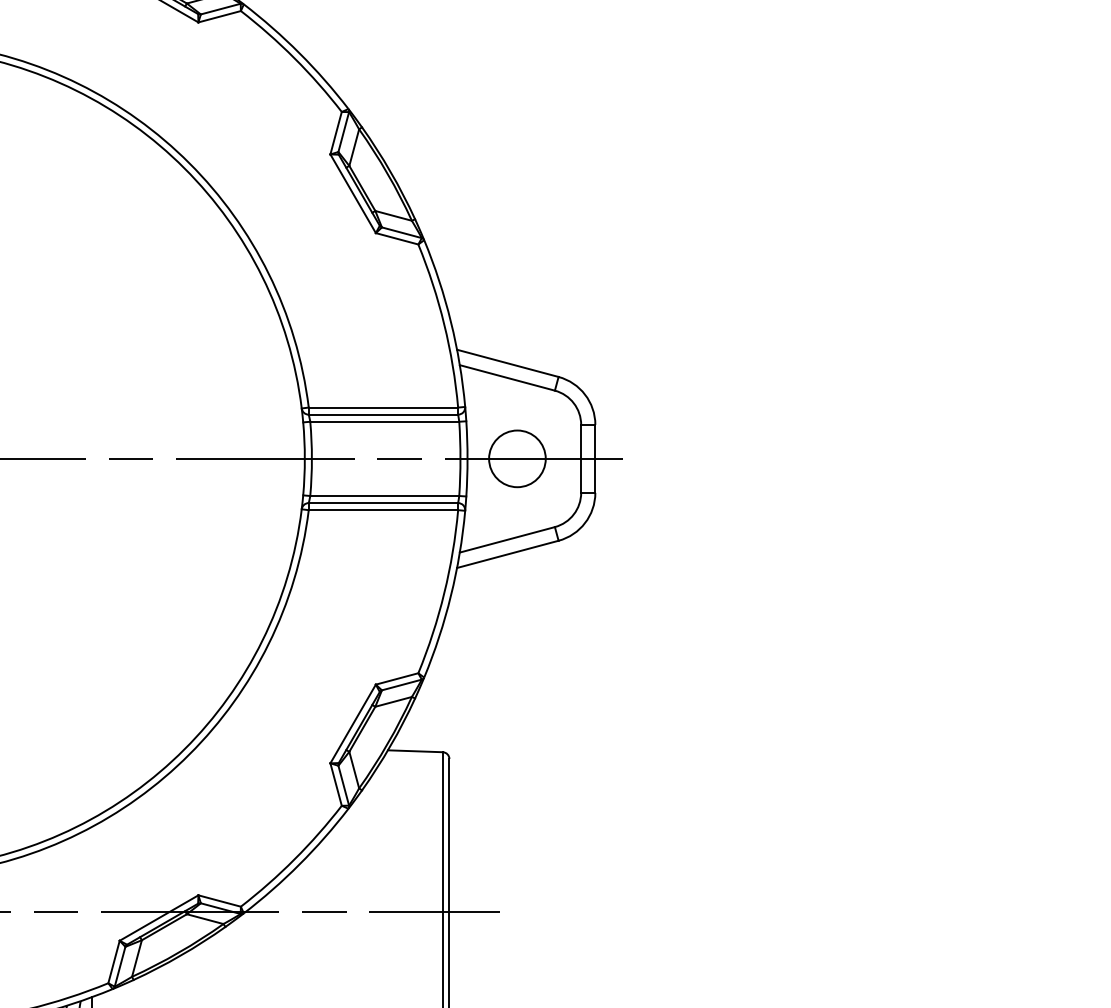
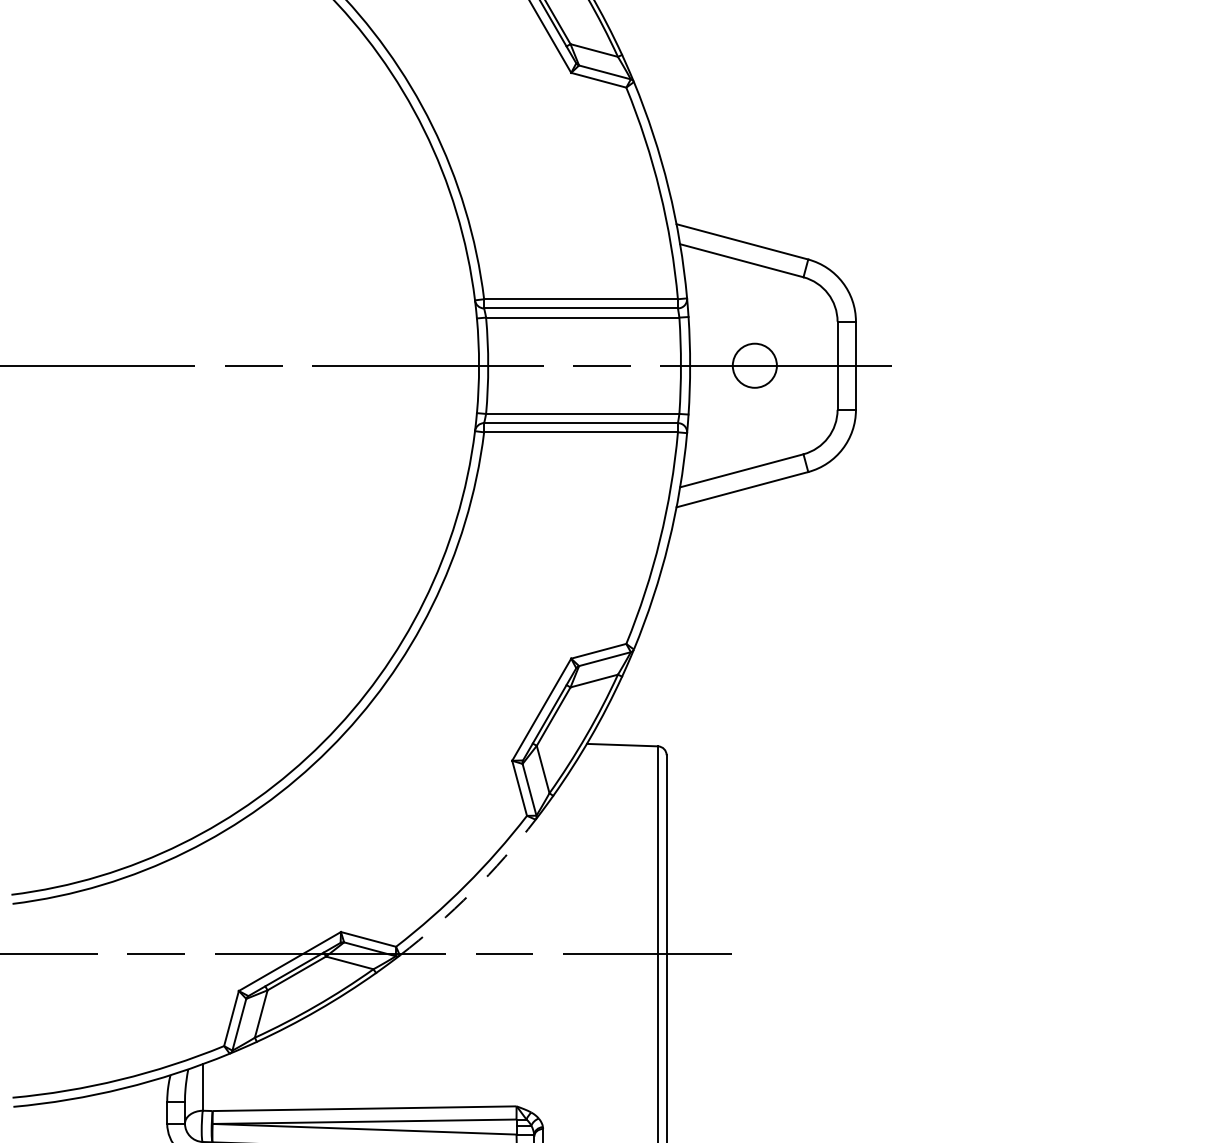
circle: (517, 458) -> (754, 365), size x0.6
arc: (299, 864) -> (472, 892), solid -> dashed

